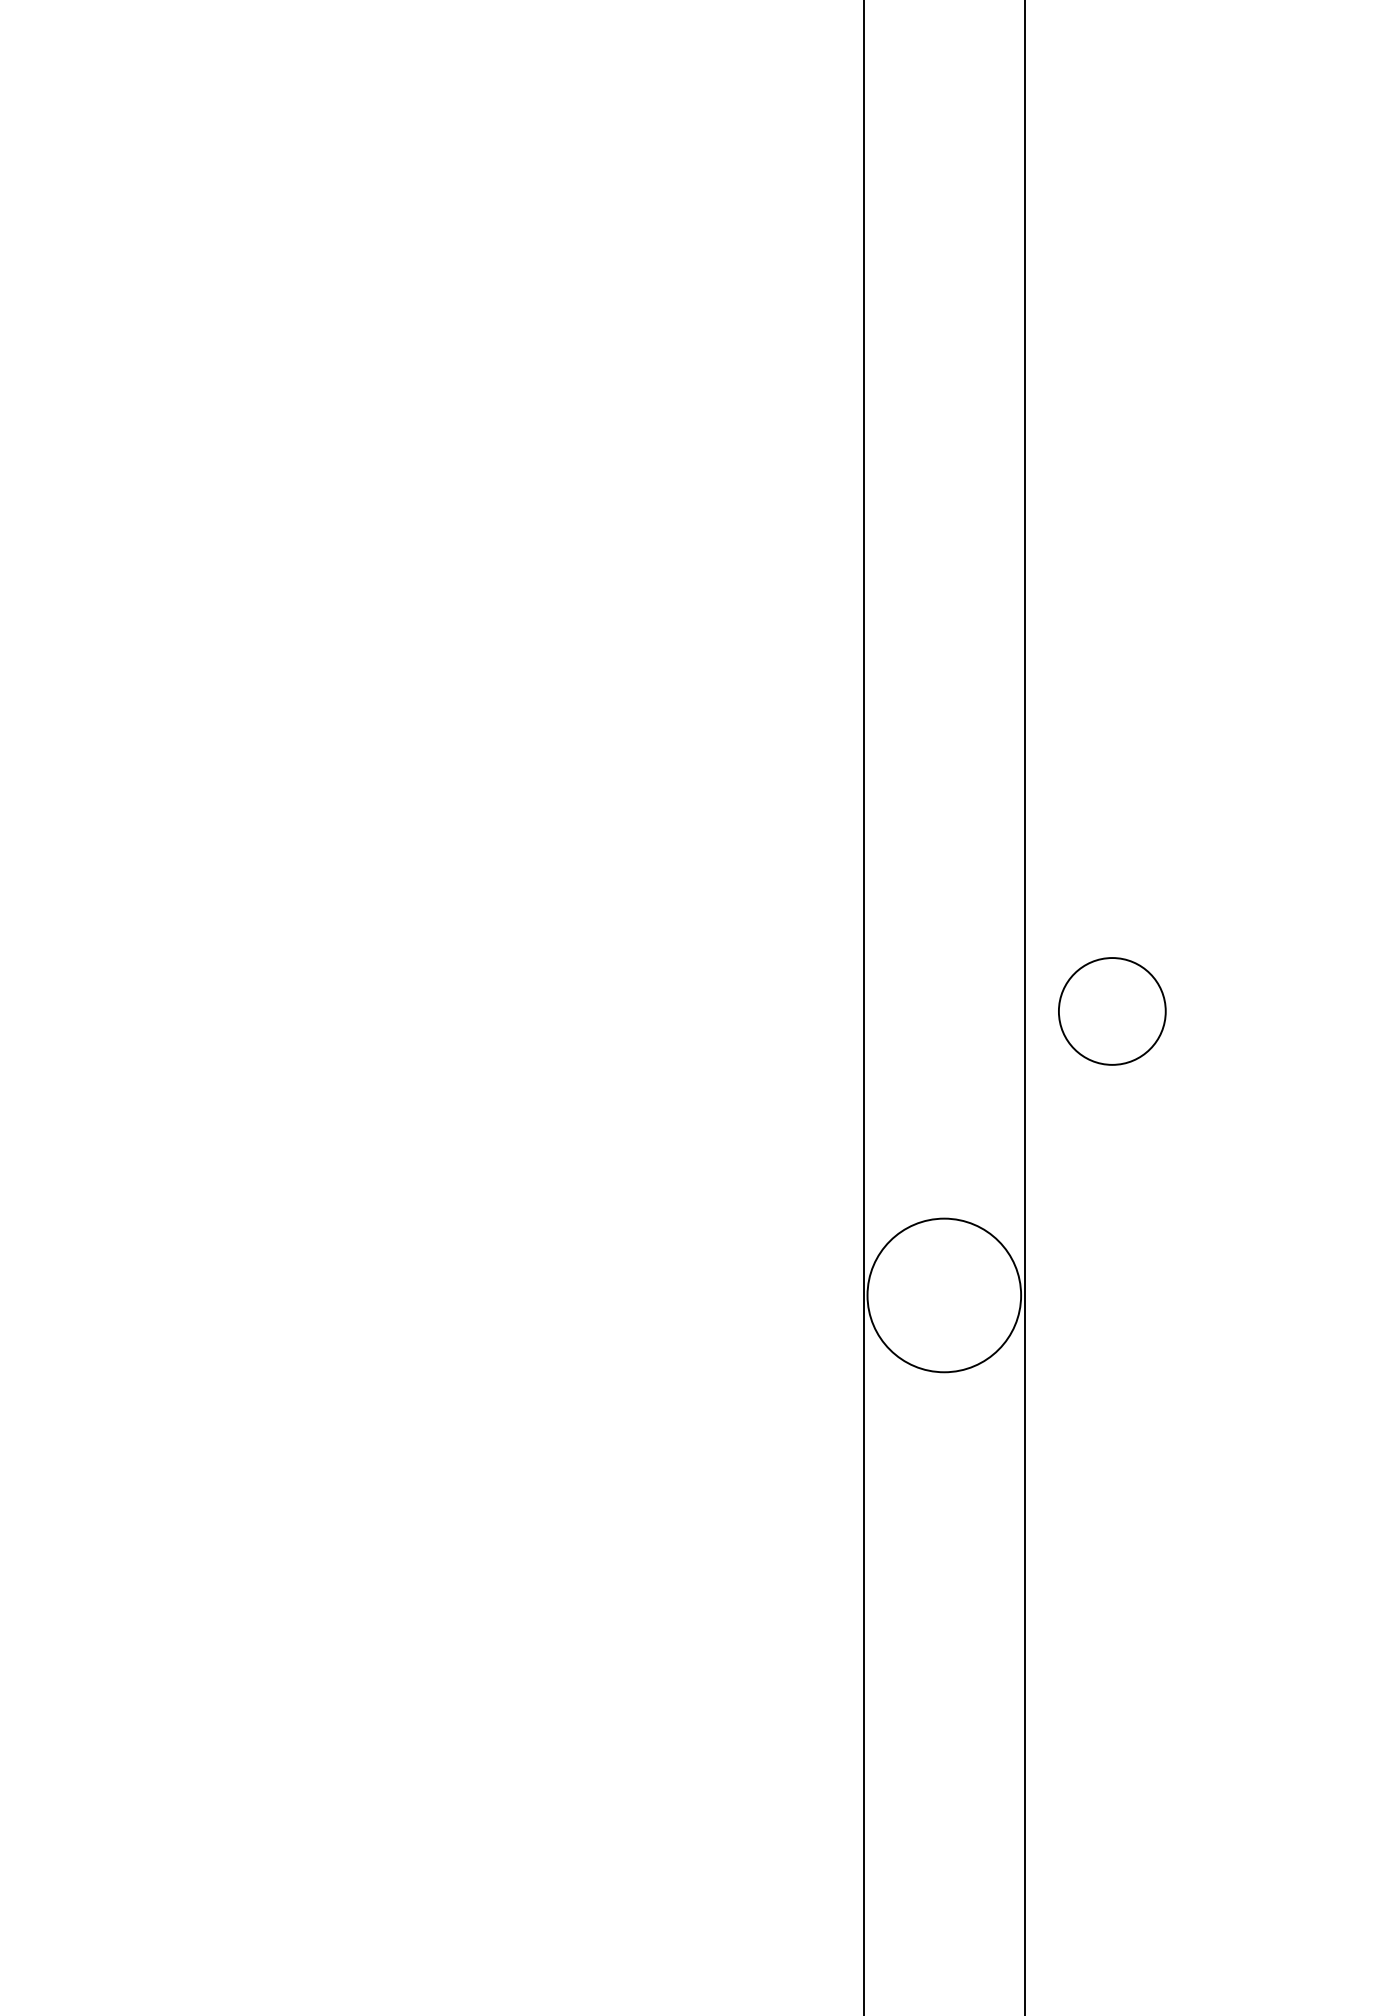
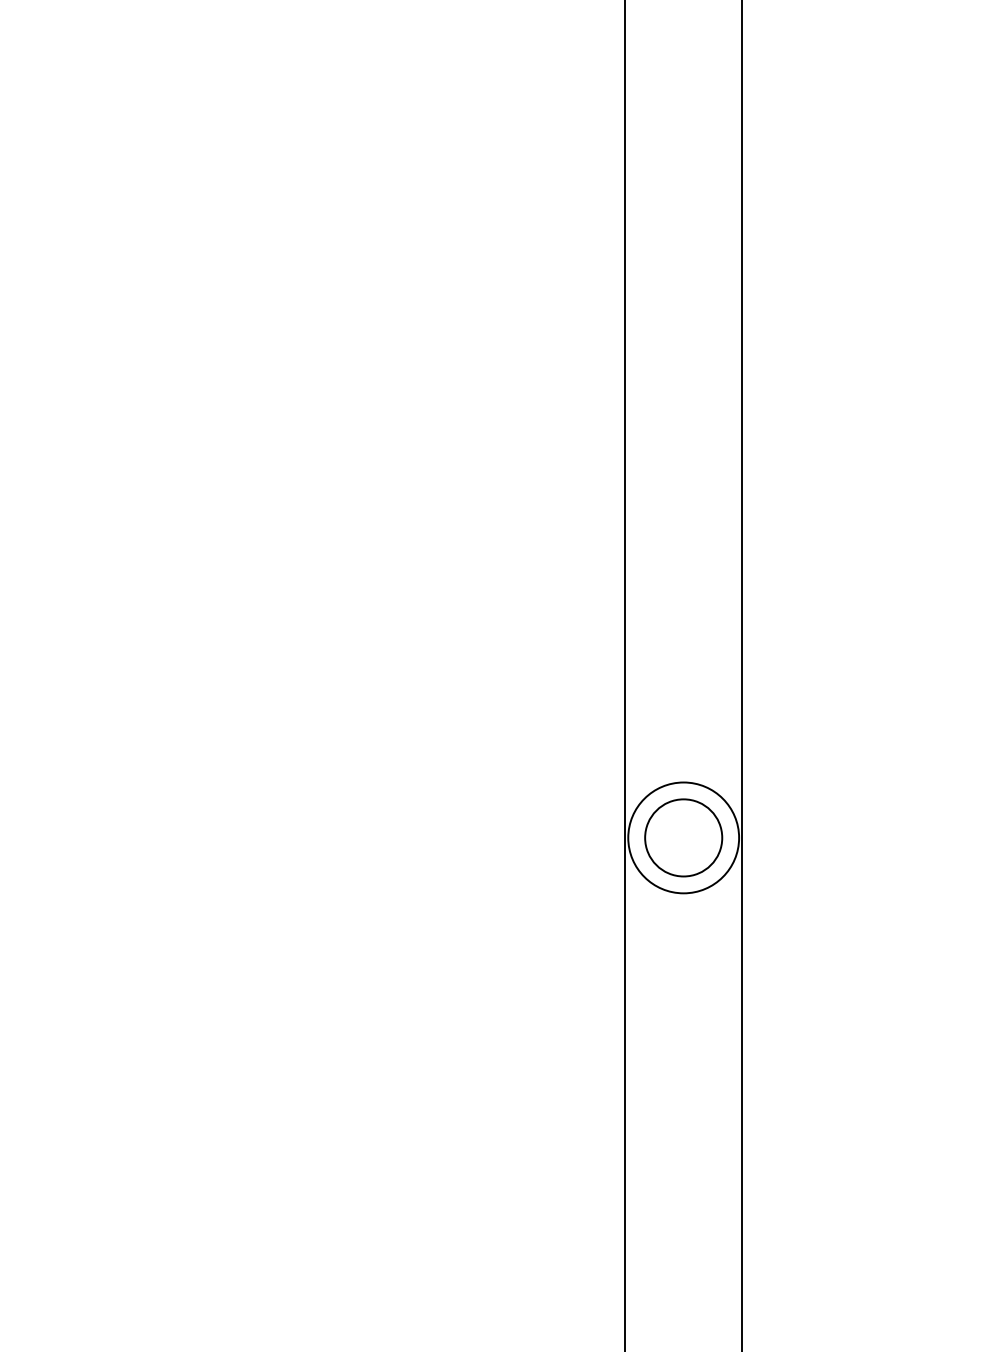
circle: (1112, 1011) -> (683, 837), moved

